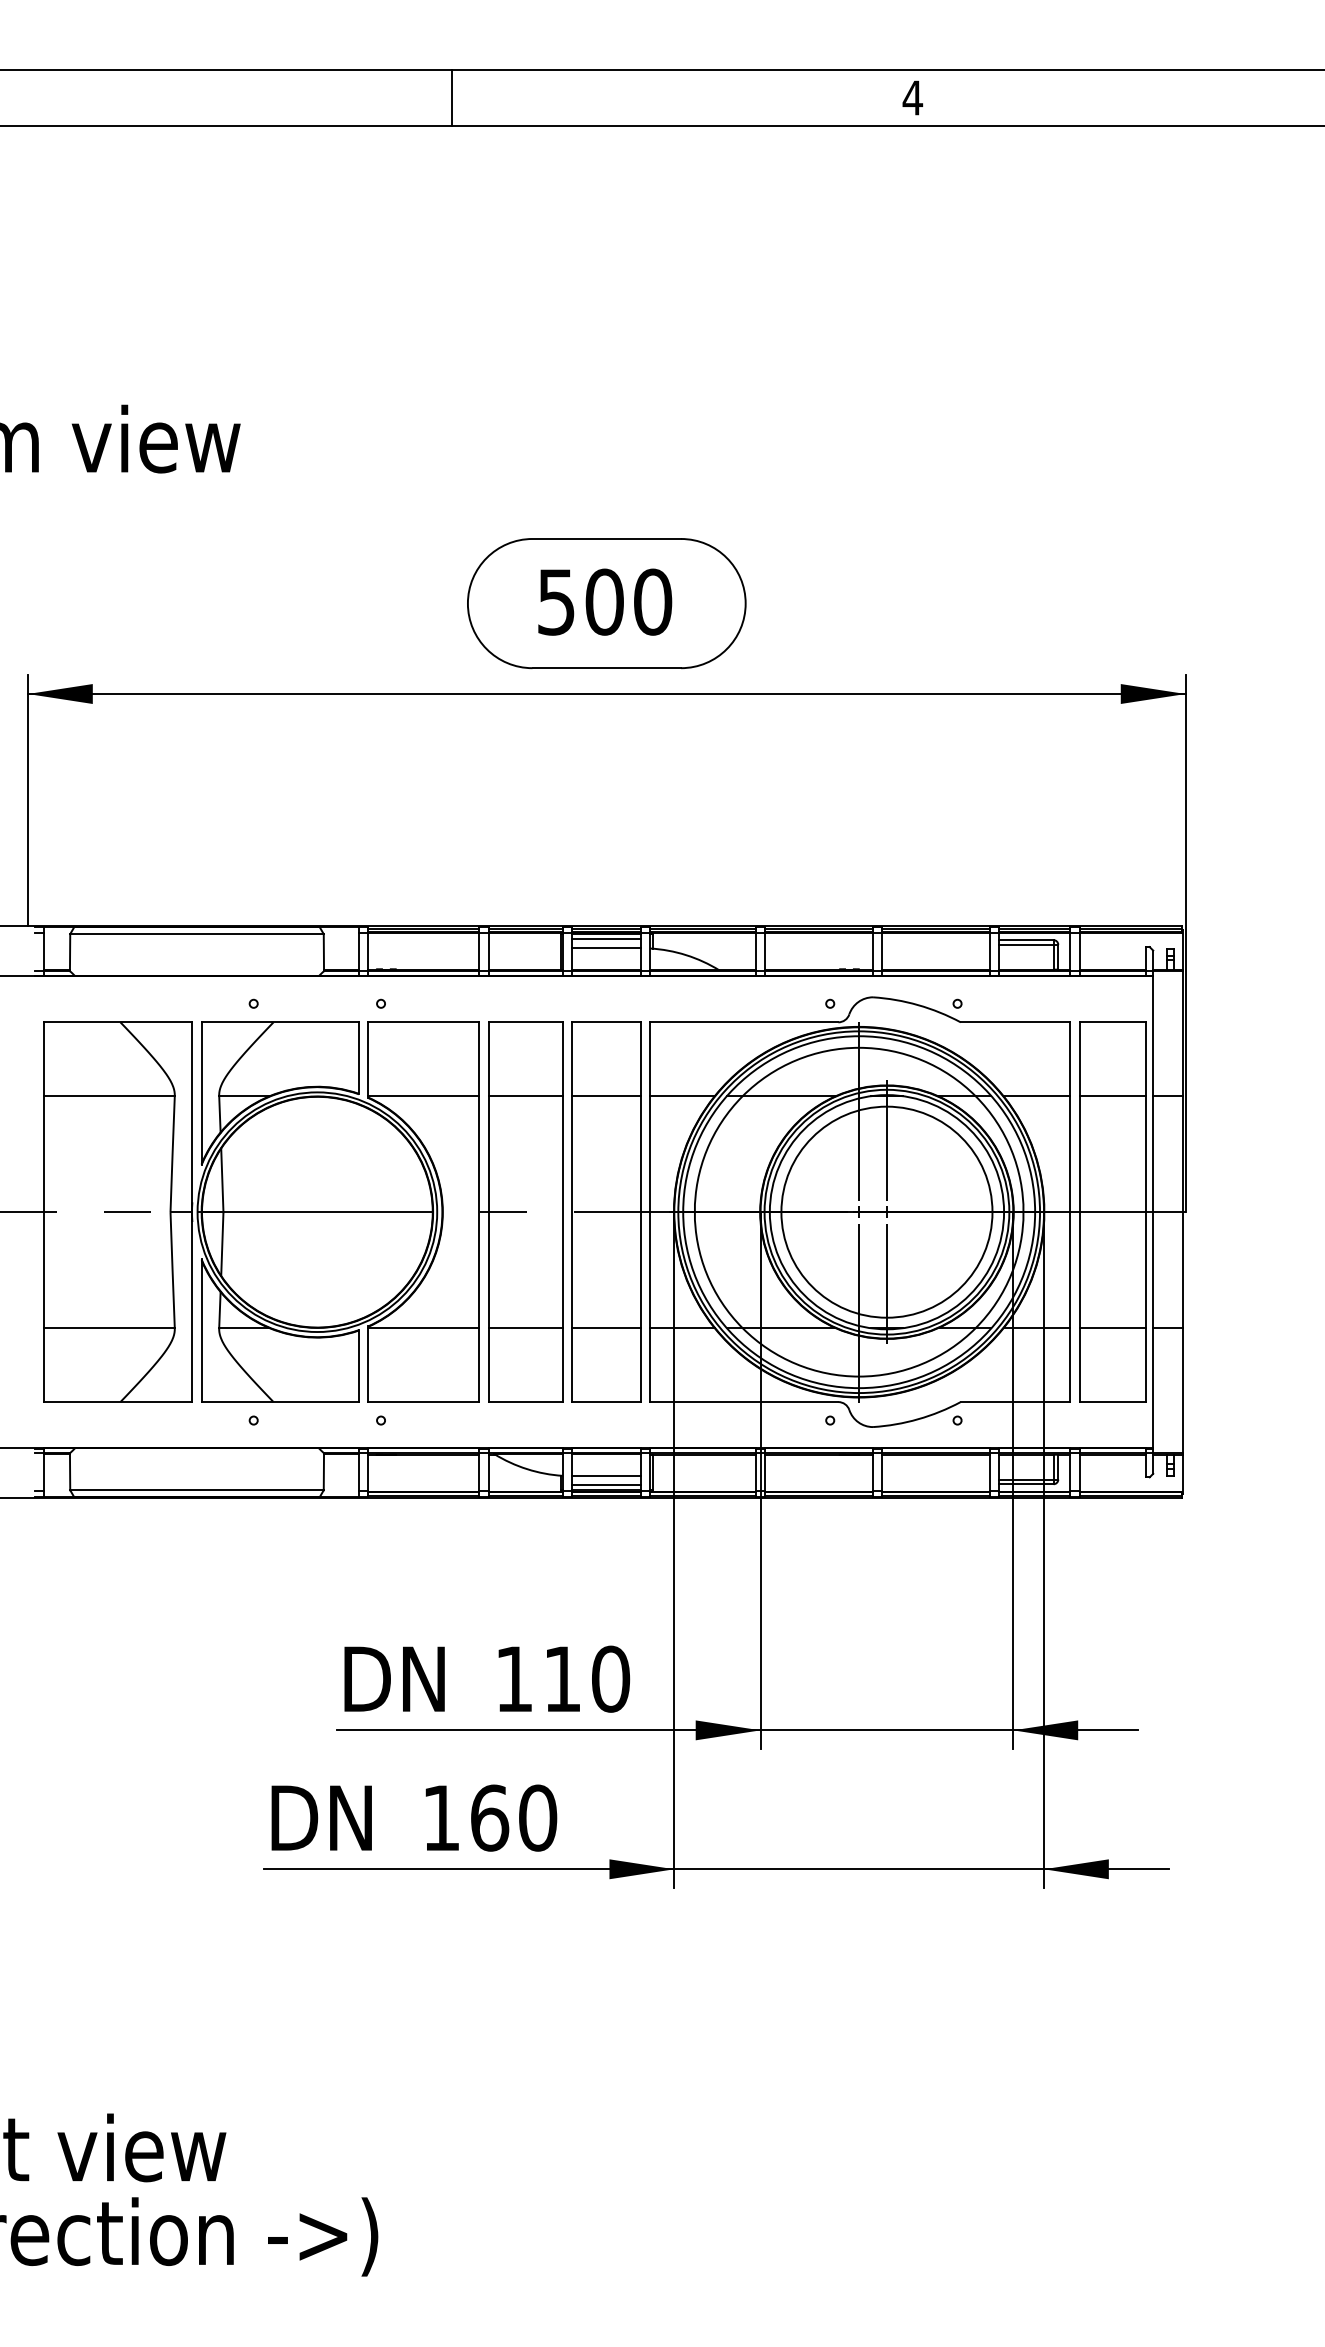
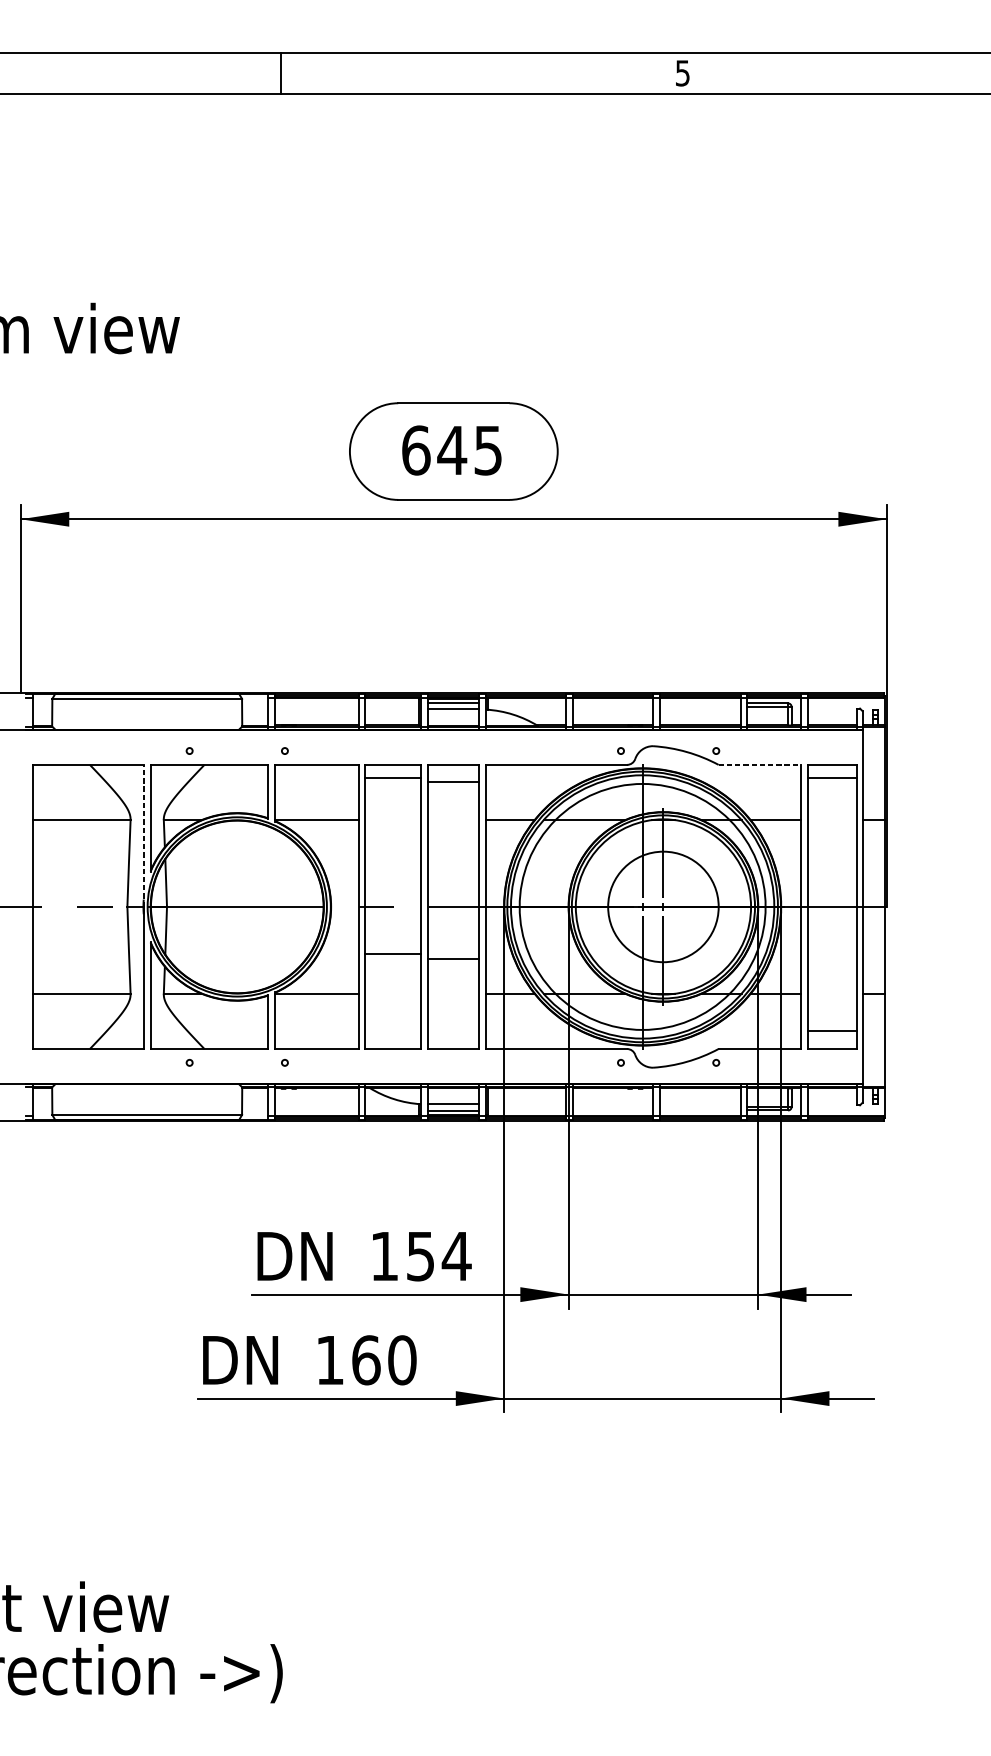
line: (452, 97) -> (281, 72), moved
text: (912, 97) -> (682, 72), 4 -> 5
text: (604, 601) -> (452, 450), 500 -> 645
line: (1015, 1022) -> (759, 765), solid -> dashed
line: (525, 1096) -> (392, 778), moved
line: (606, 1096) -> (453, 782), moved
line: (1112, 1096) -> (832, 778), moved
line: (192, 1117) -> (143, 836), solid -> dashed
circle: (886, 1211) -> (663, 906), size x0.7
line: (525, 1328) -> (392, 954), moved
line: (606, 1328) -> (453, 959), moved
line: (1112, 1328) -> (832, 1031), moved
text: (587, 1678) -> (439, 1255), 110 -> 154

